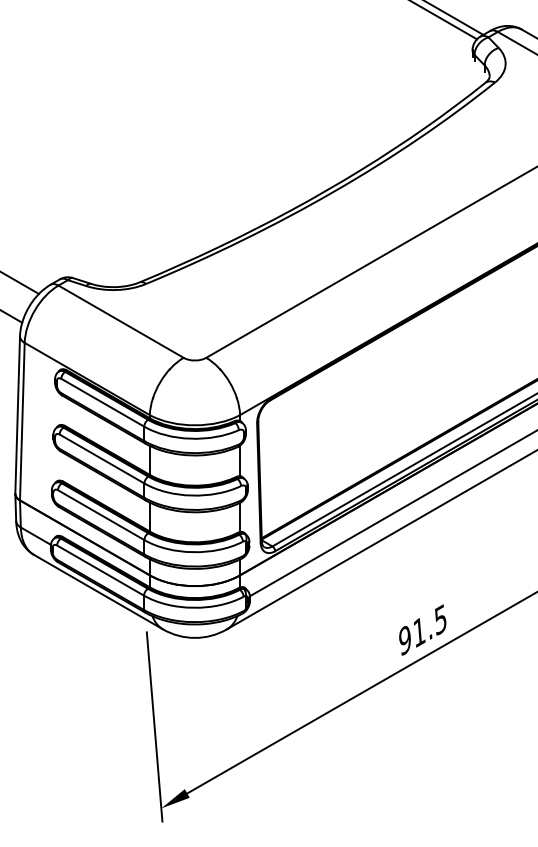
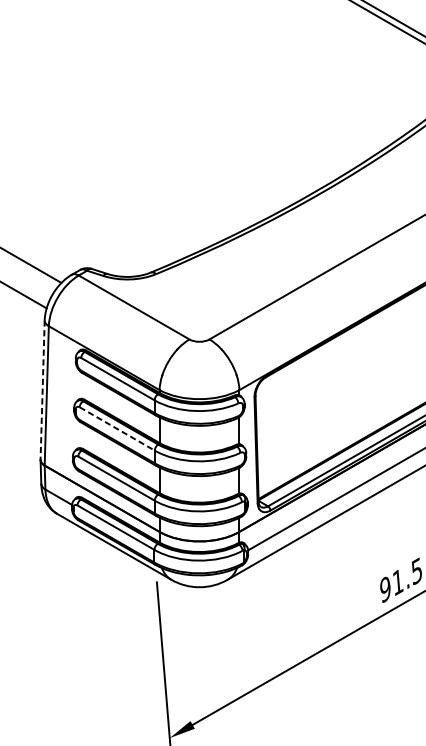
line: (17, 415) -> (42, 390), solid -> dashed
line: (102, 459) -> (117, 429), solid -> dashed

